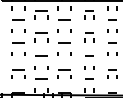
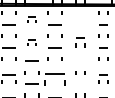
part: (41, 14) -> (32, 19), size x0.6
part: (89, 14) -> (80, 19), removed
part: (41, 37) -> (32, 42), size x0.6
line: (89, 55) -> (80, 60), removed
part: (64, 73) -> (55, 78), size x1.4
line: (89, 78) -> (80, 83), removed

